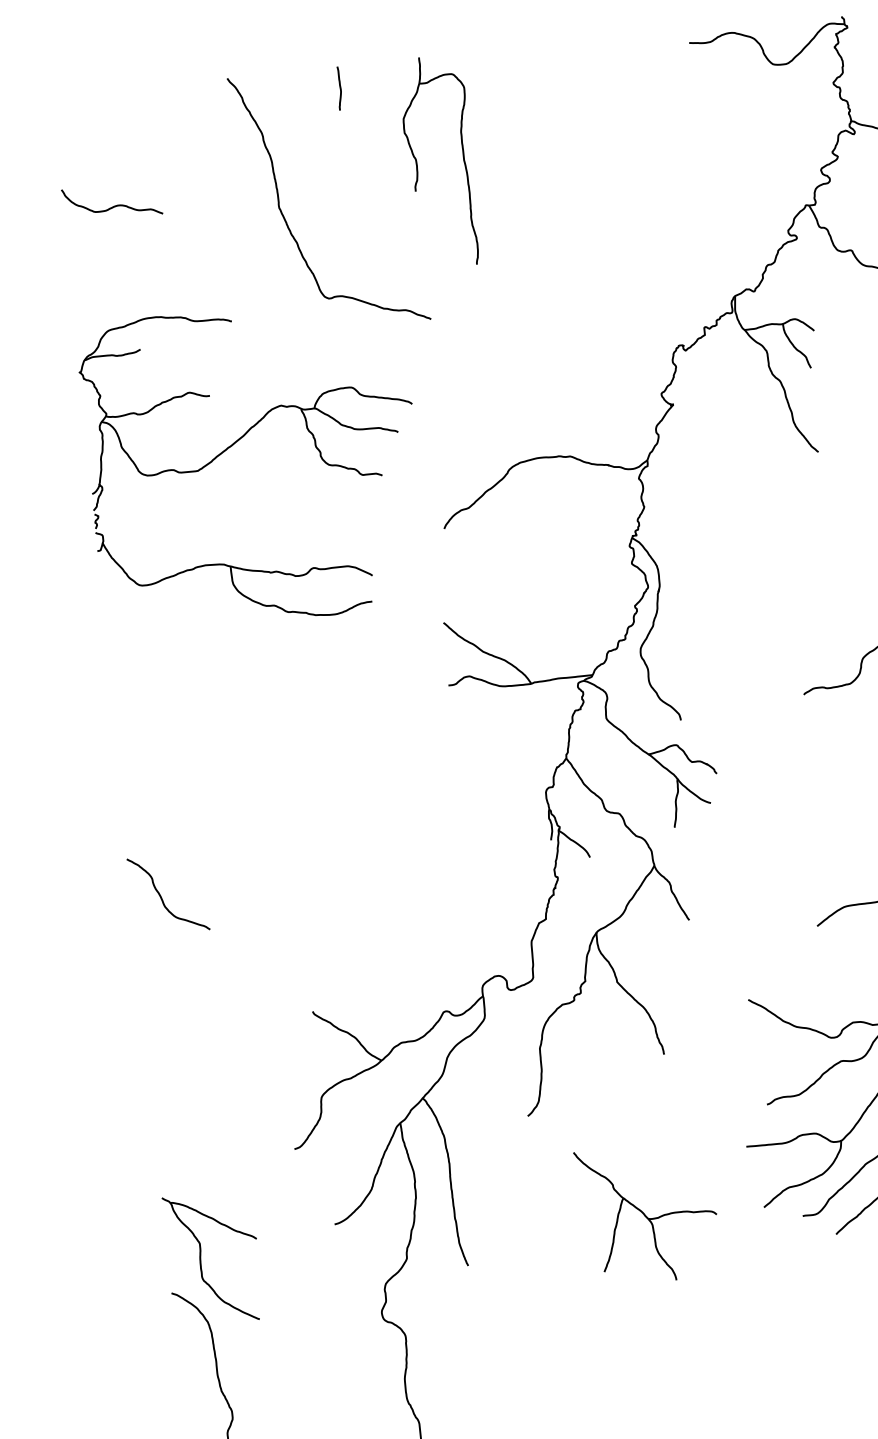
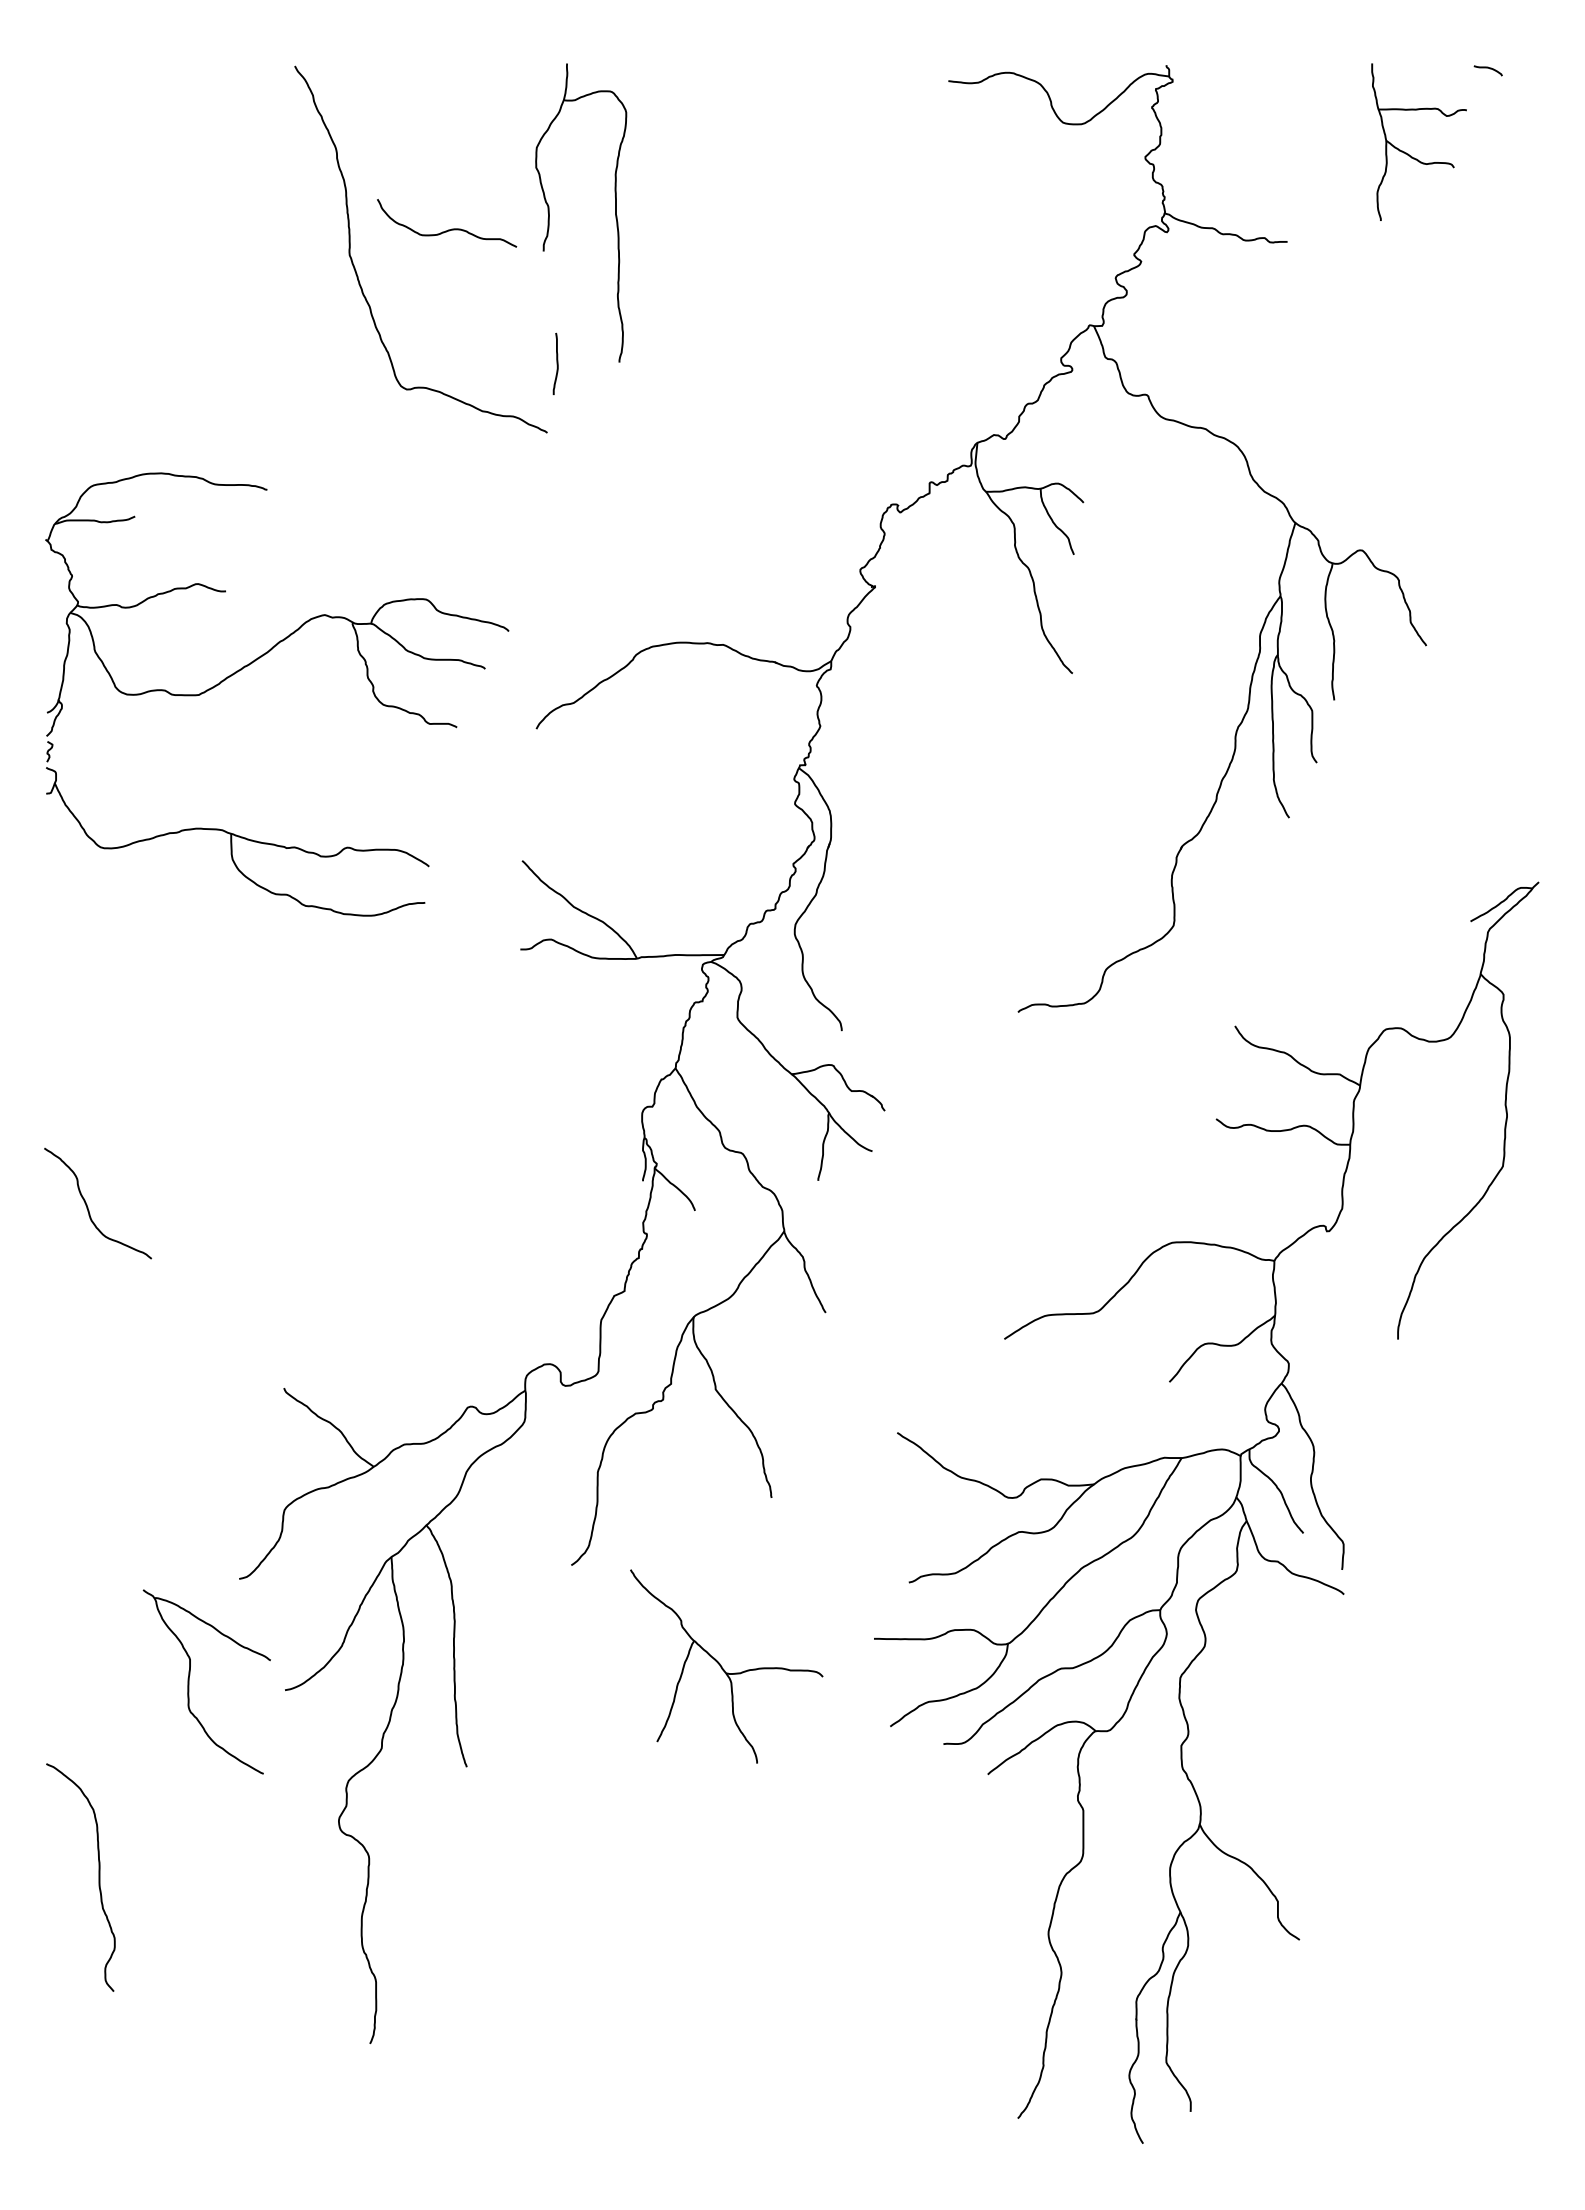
curve: (339, 88) -> (556, 363), moved
curve: (113, 206) -> (448, 229), moved
part: (235, 443) -> (255, 661), moved
part: (648, 1214) -> (726, 1666), moved
part: (201, 1259) -> (189, 1681), moved

